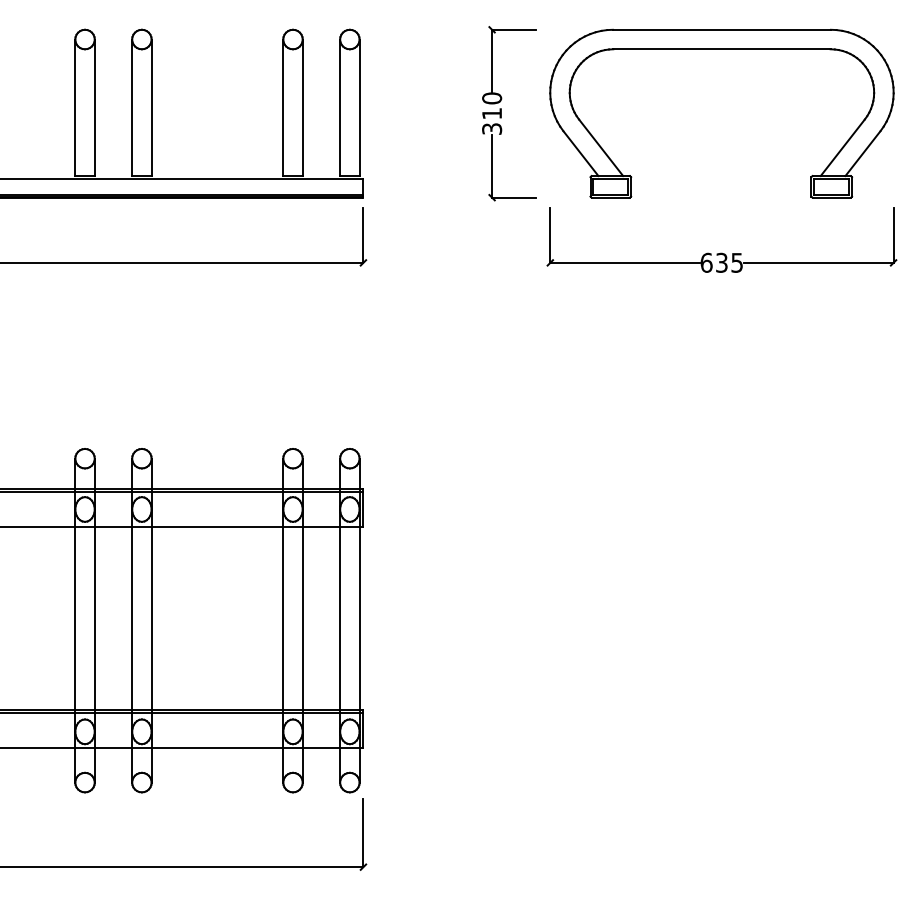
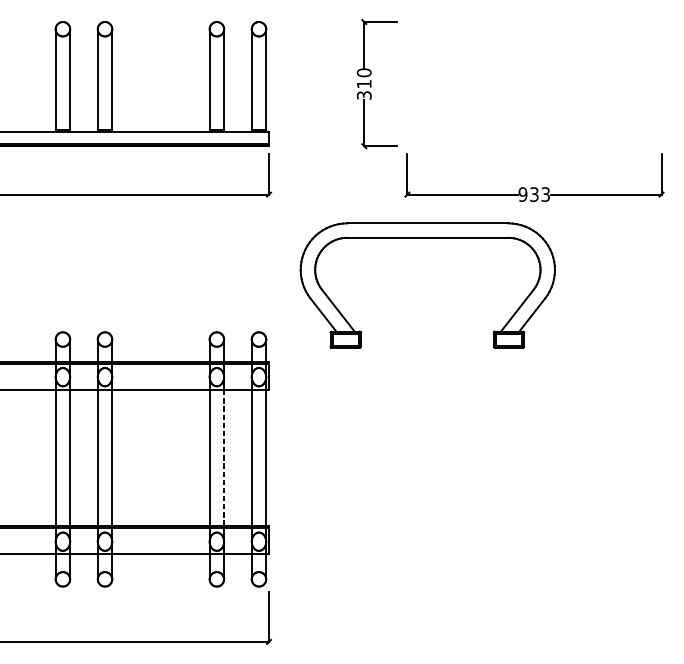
part: (721, 49) -> (427, 237), moved
text: (721, 262) -> (534, 194), 635 -> 933
line: (302, 618) -> (223, 457), solid -> dashed

